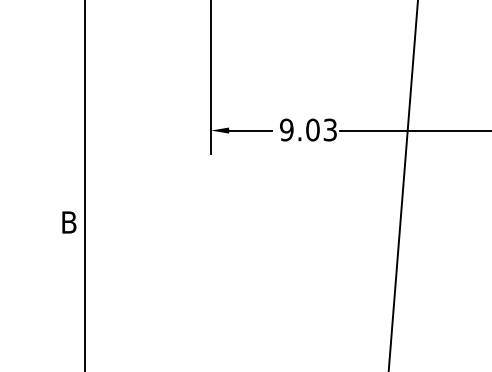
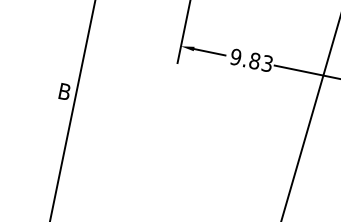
text: (312, 130) -> (254, 61), 9.03 -> 9.83

